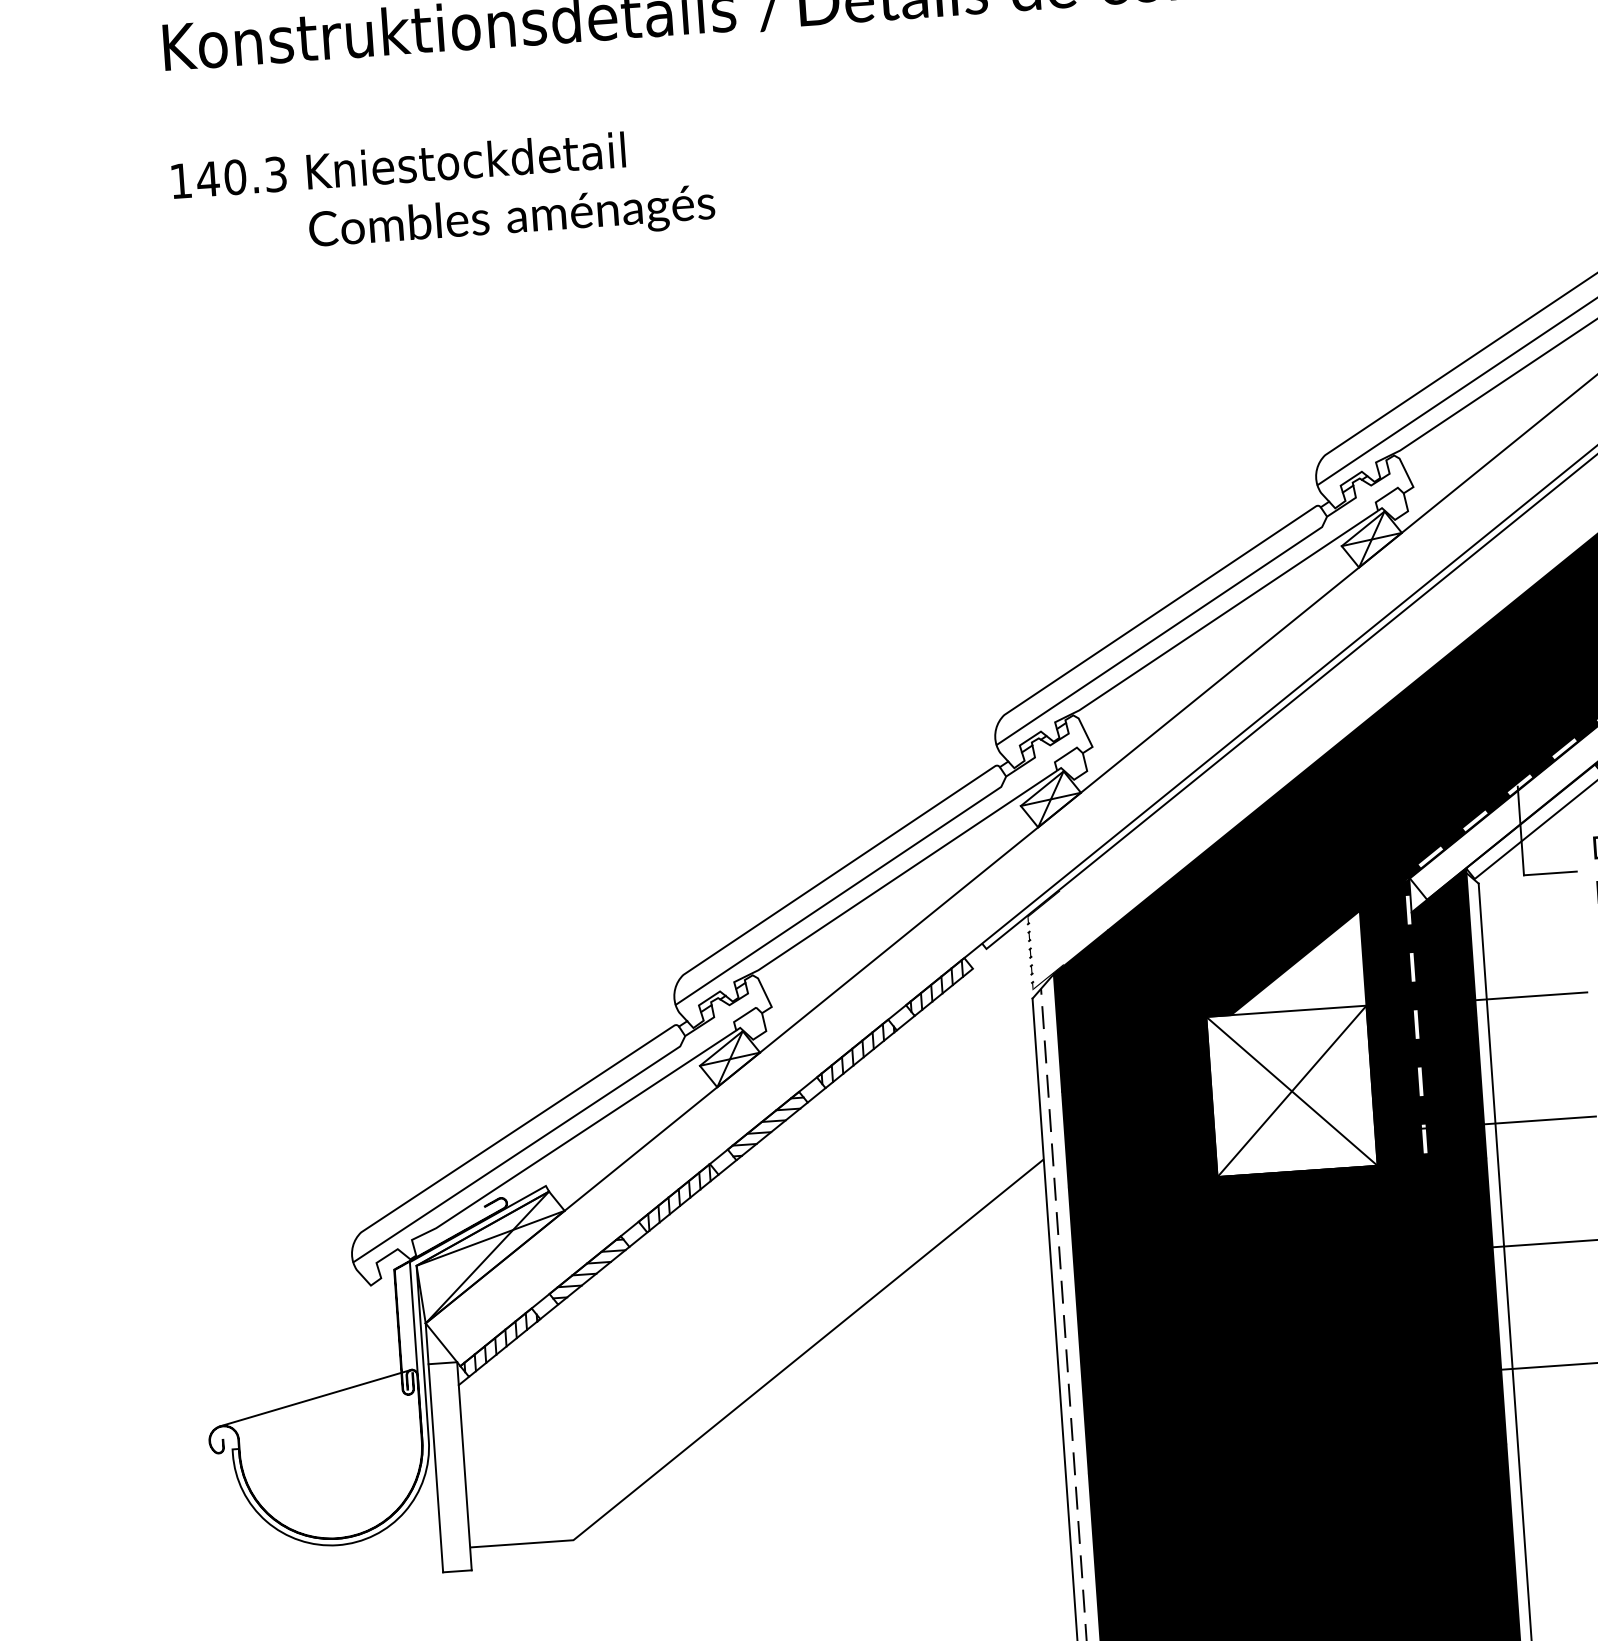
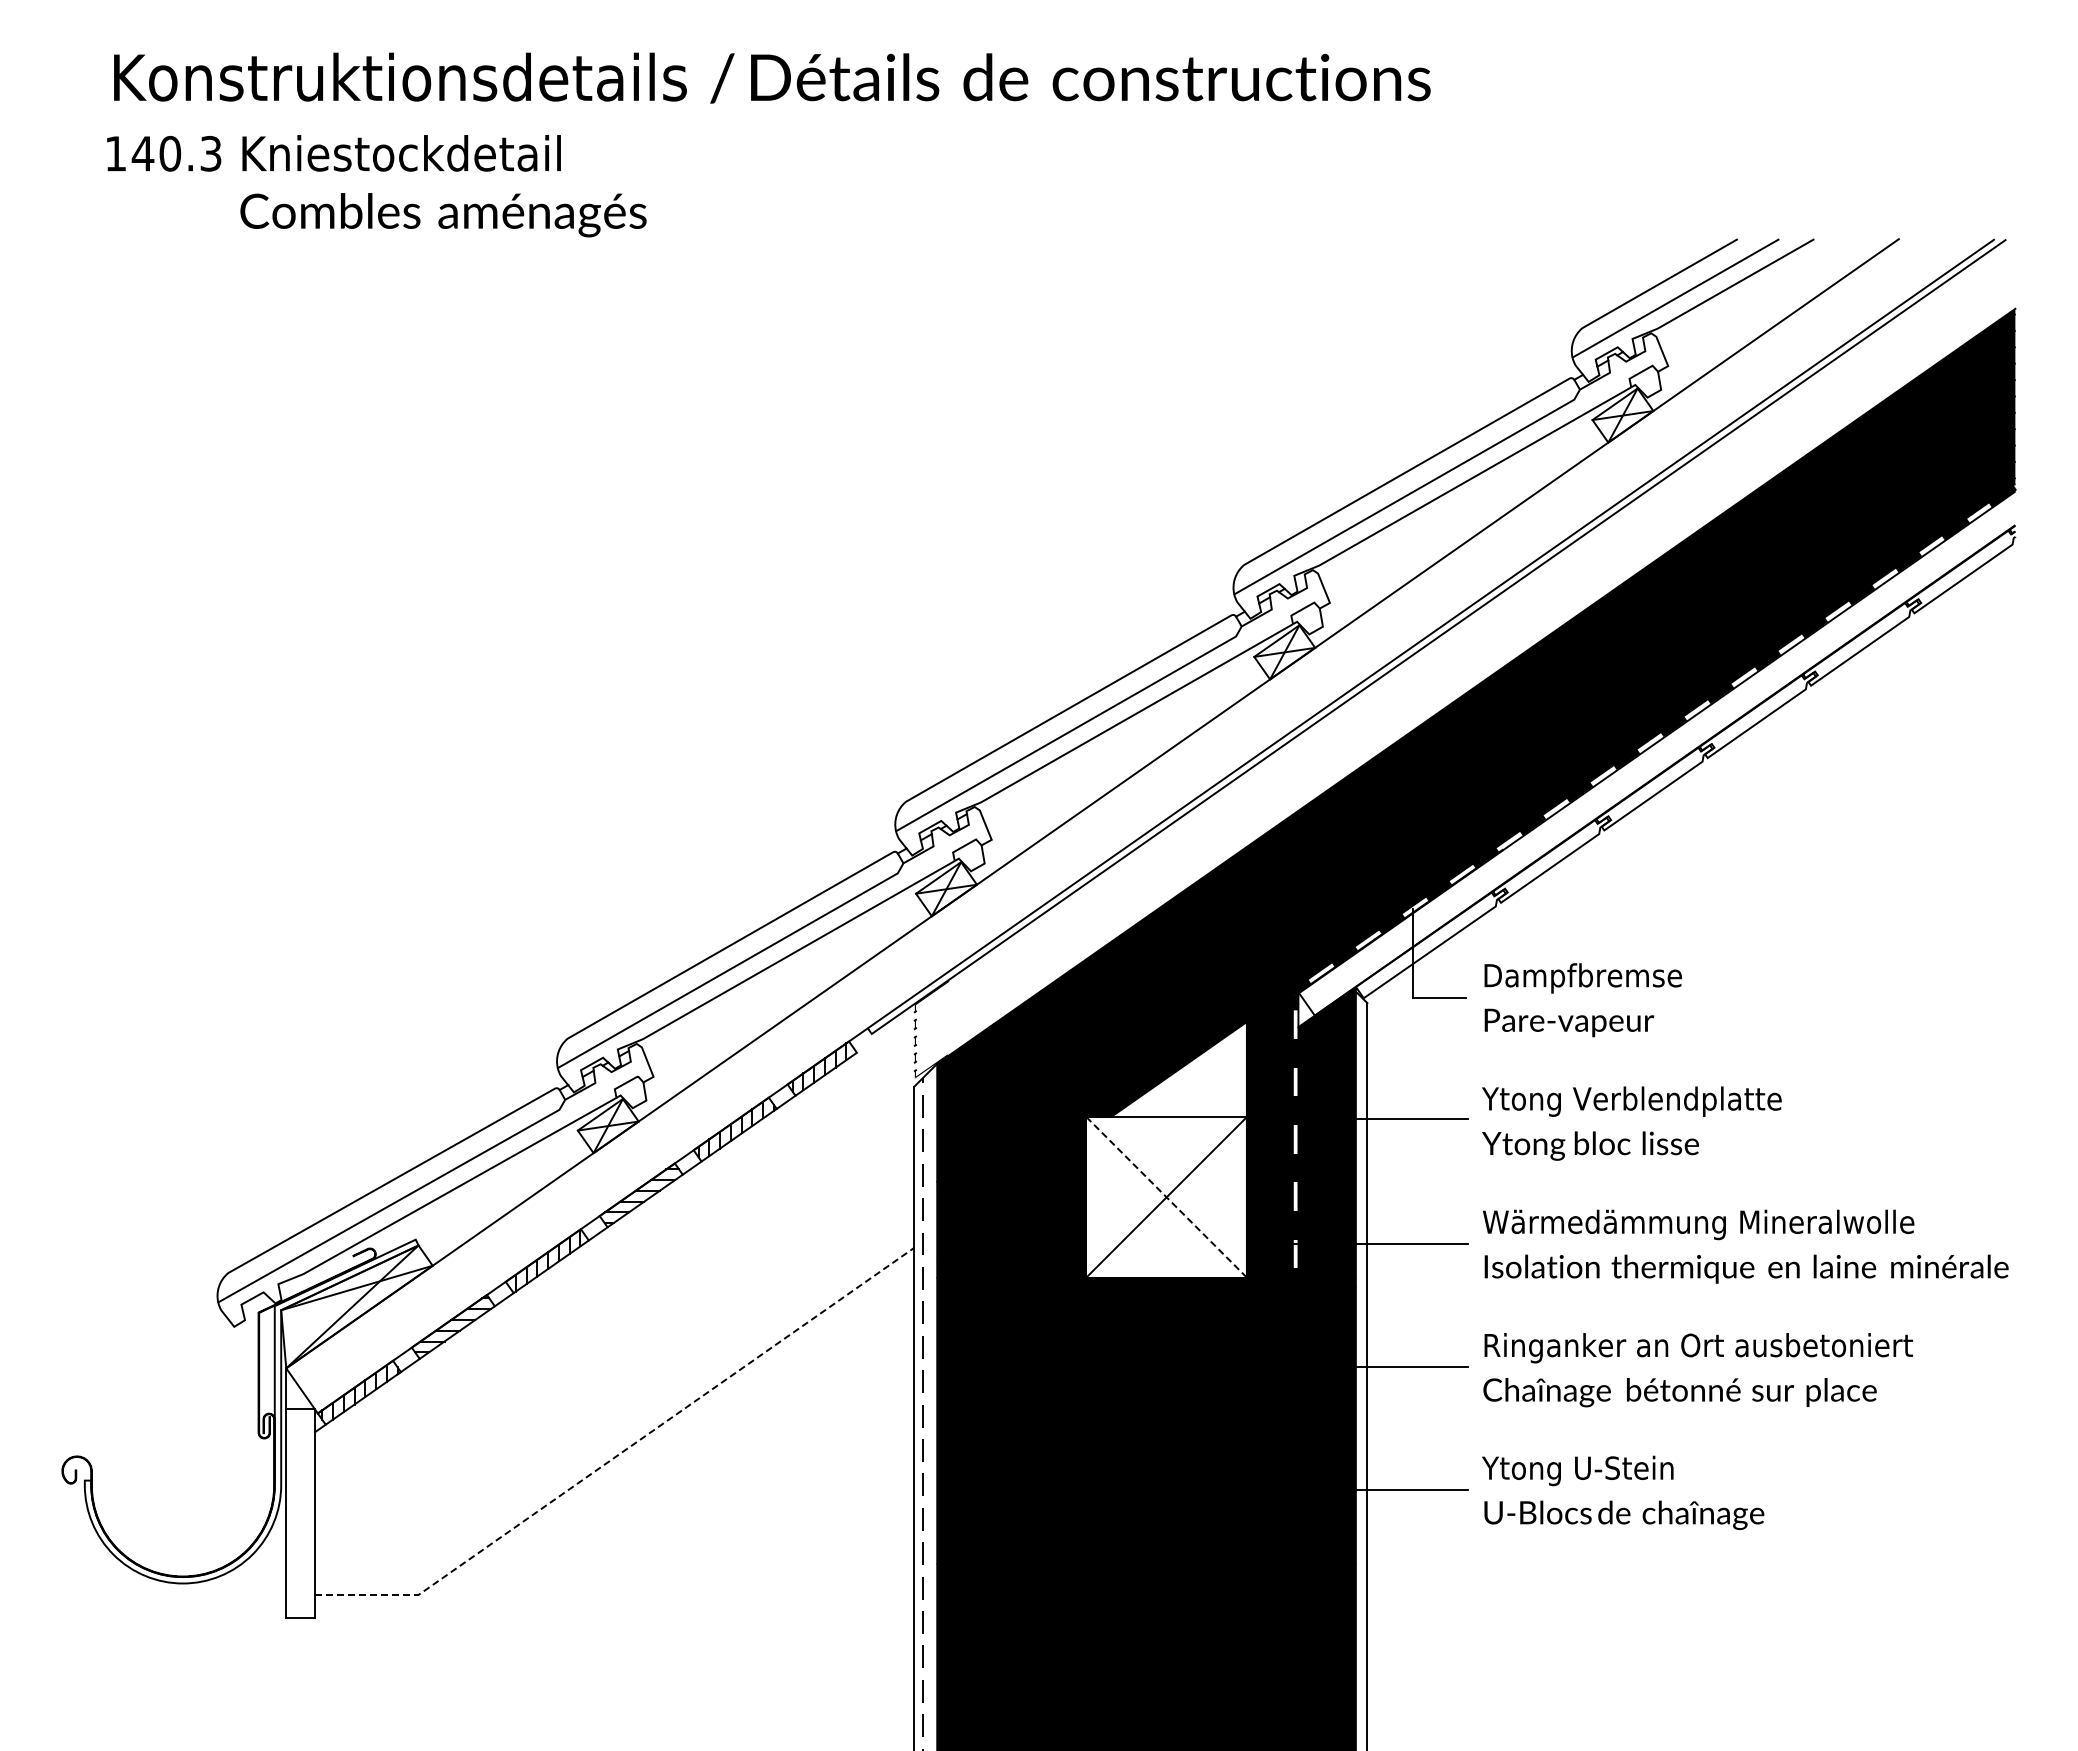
text: (443, 195) -> (376, 186), moved
line: (1291, 1091) -> (1166, 1197), solid -> dashed
line: (767, 1382) -> (623, 1451), solid -> dashed
line: (315, 1397) -> (171, 1434), removed

